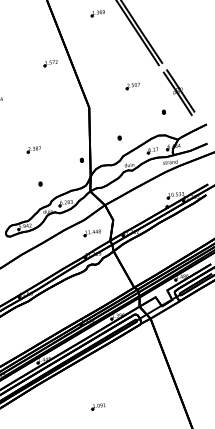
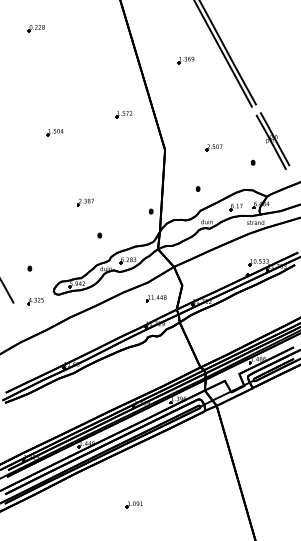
part: (97, 13) -> (185, 60), moved
part: (50, 63) -> (123, 114), moved
part: (132, 85) -> (213, 147), moved
part: (34, 149) -> (85, 202), moved
part: (97, 406) -> (133, 504), moved

